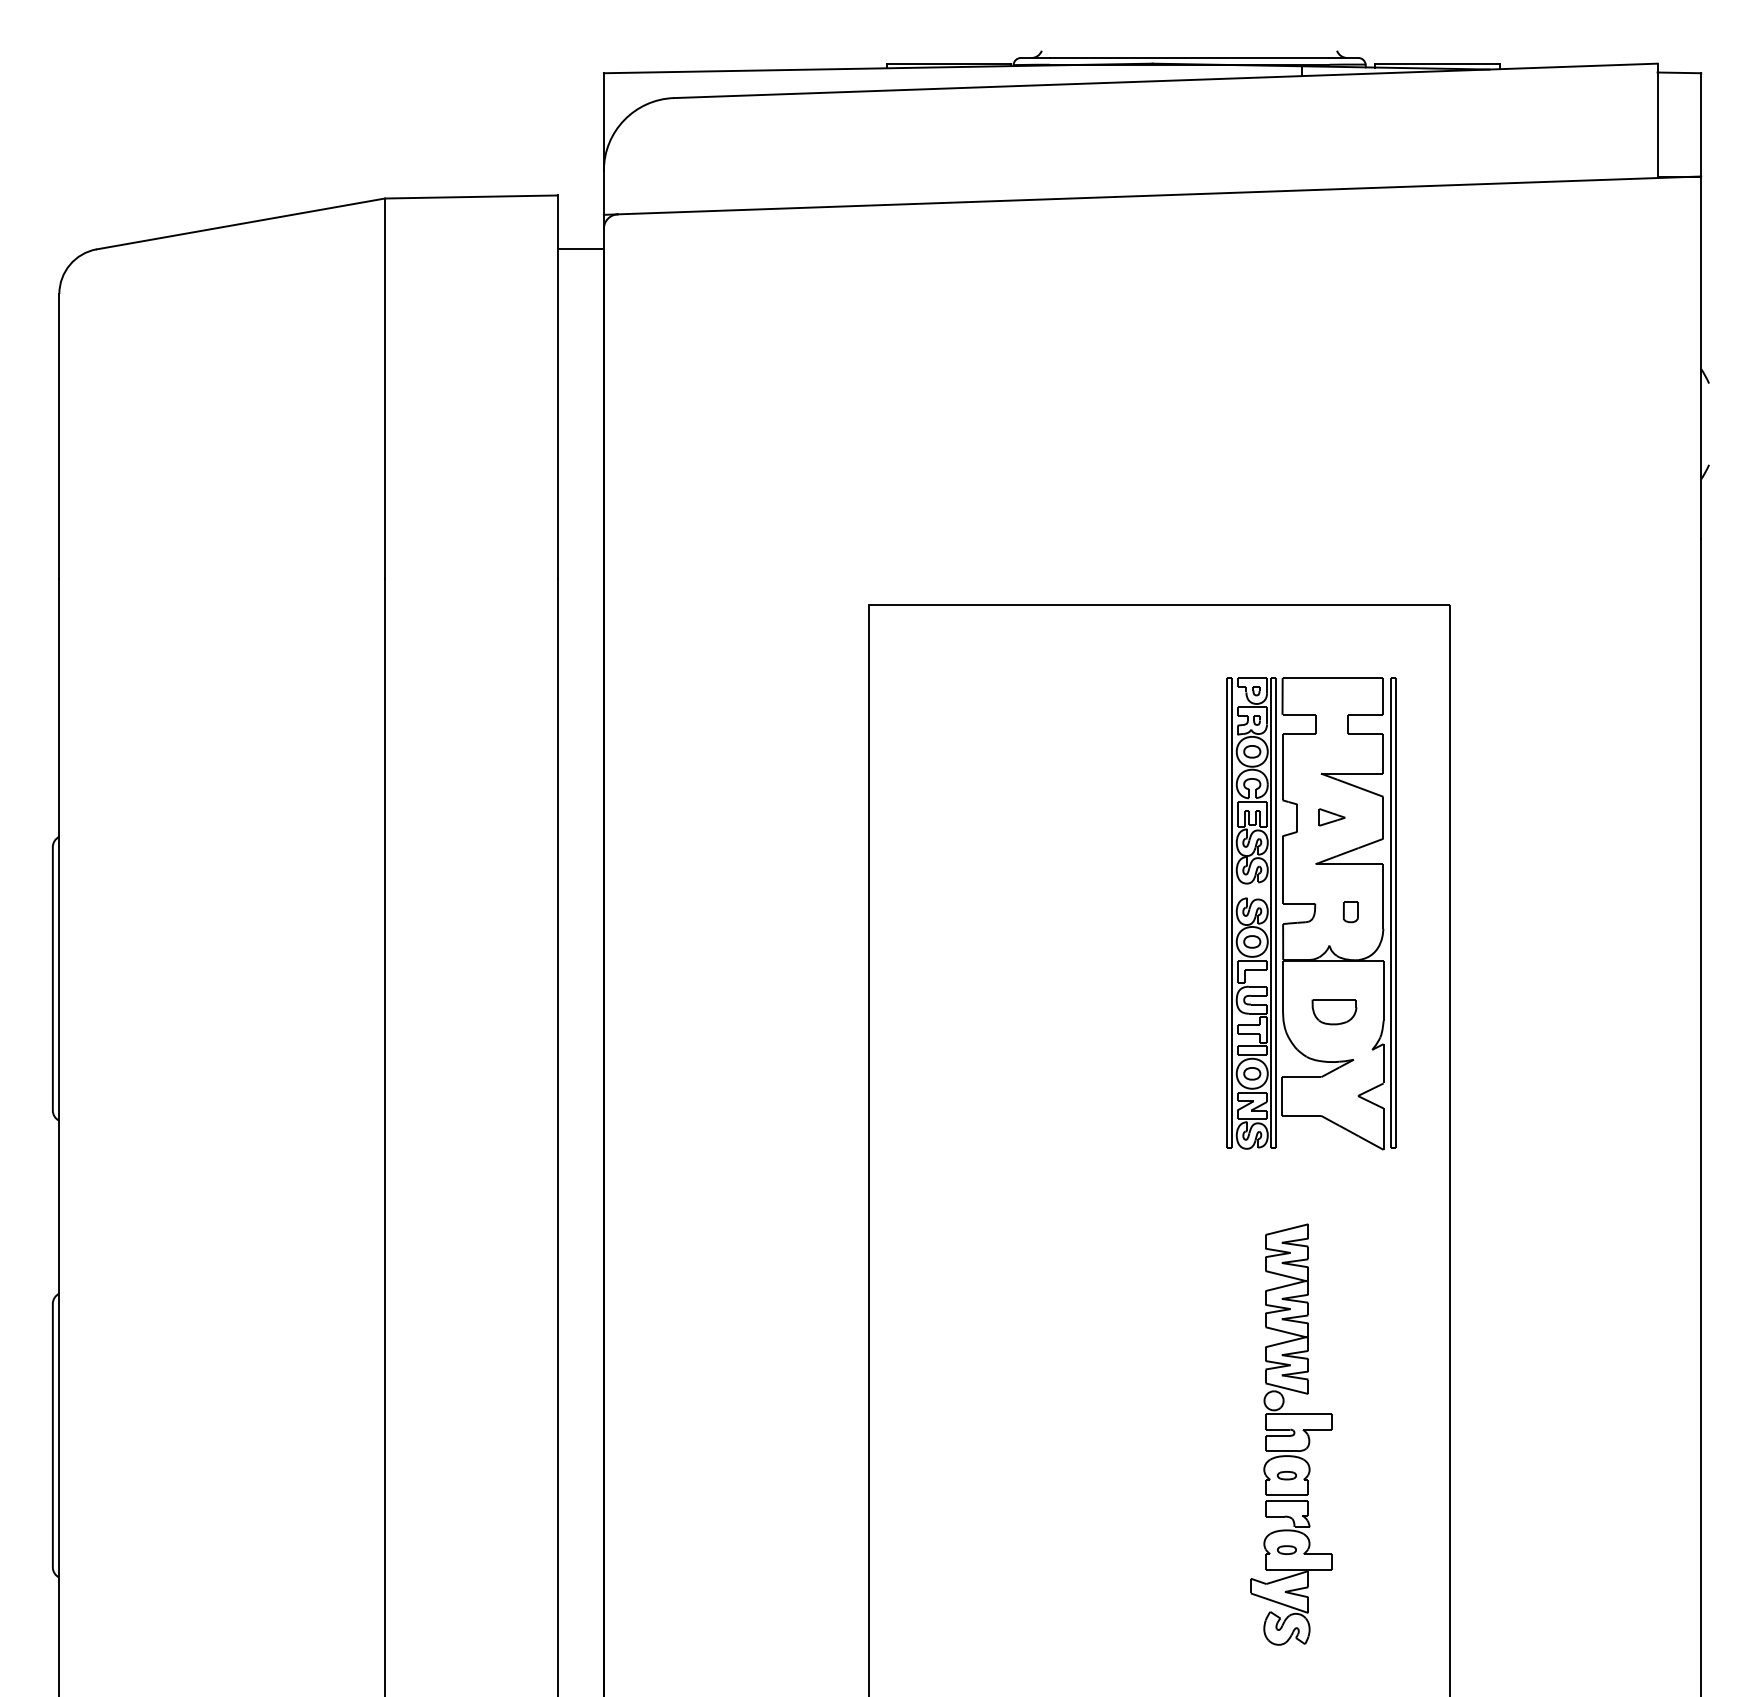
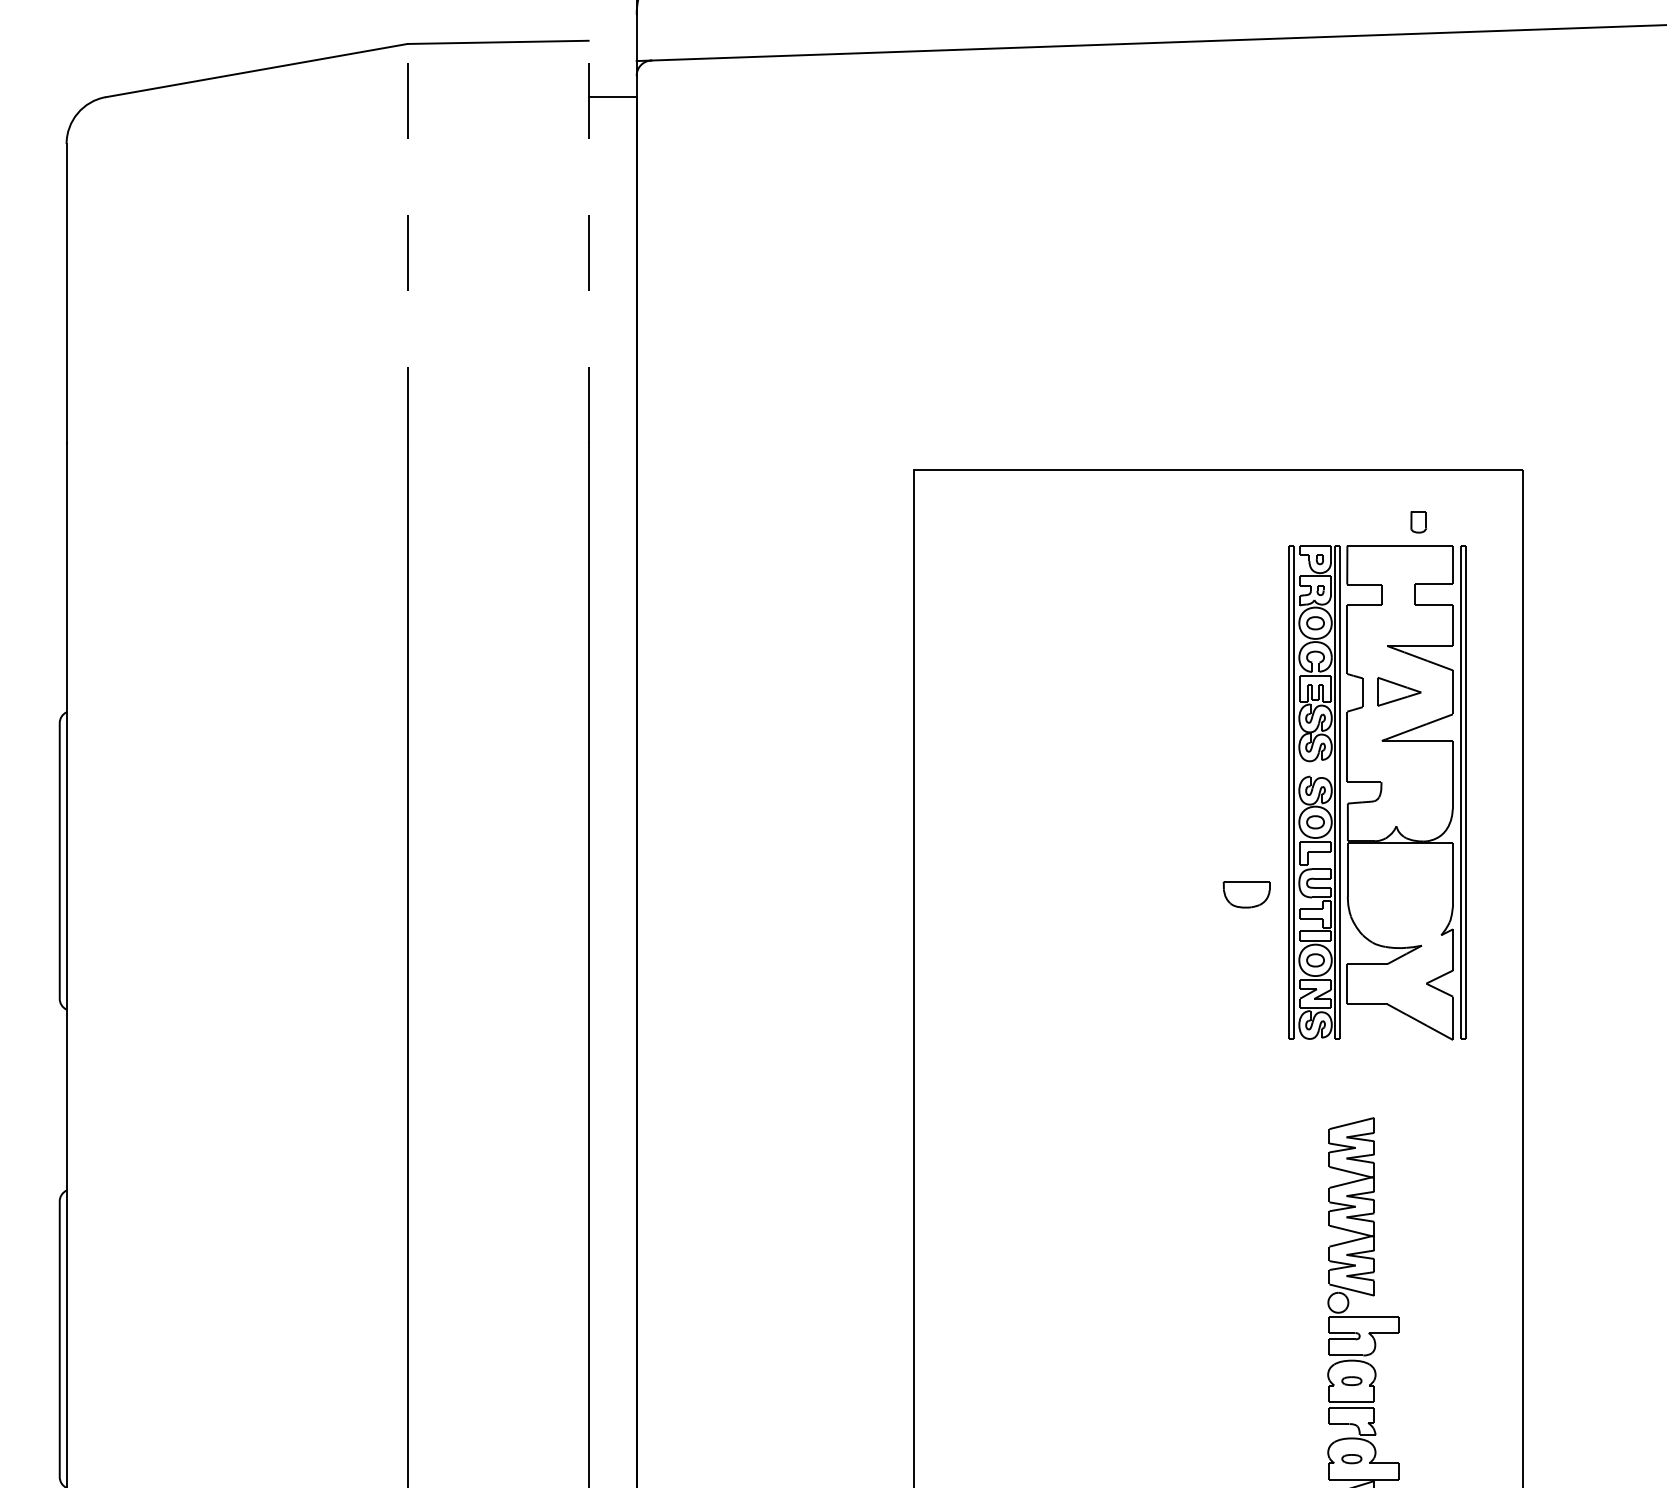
line: (557, 387) -> (588, 241), solid -> dashed
line: (385, 388) -> (408, 242), solid -> dashed
part: (1331, 817) -> (1398, 692), size x1.6
part: (1350, 912) -> (1418, 522), moved
part: (1334, 1012) -> (1246, 895), moved

